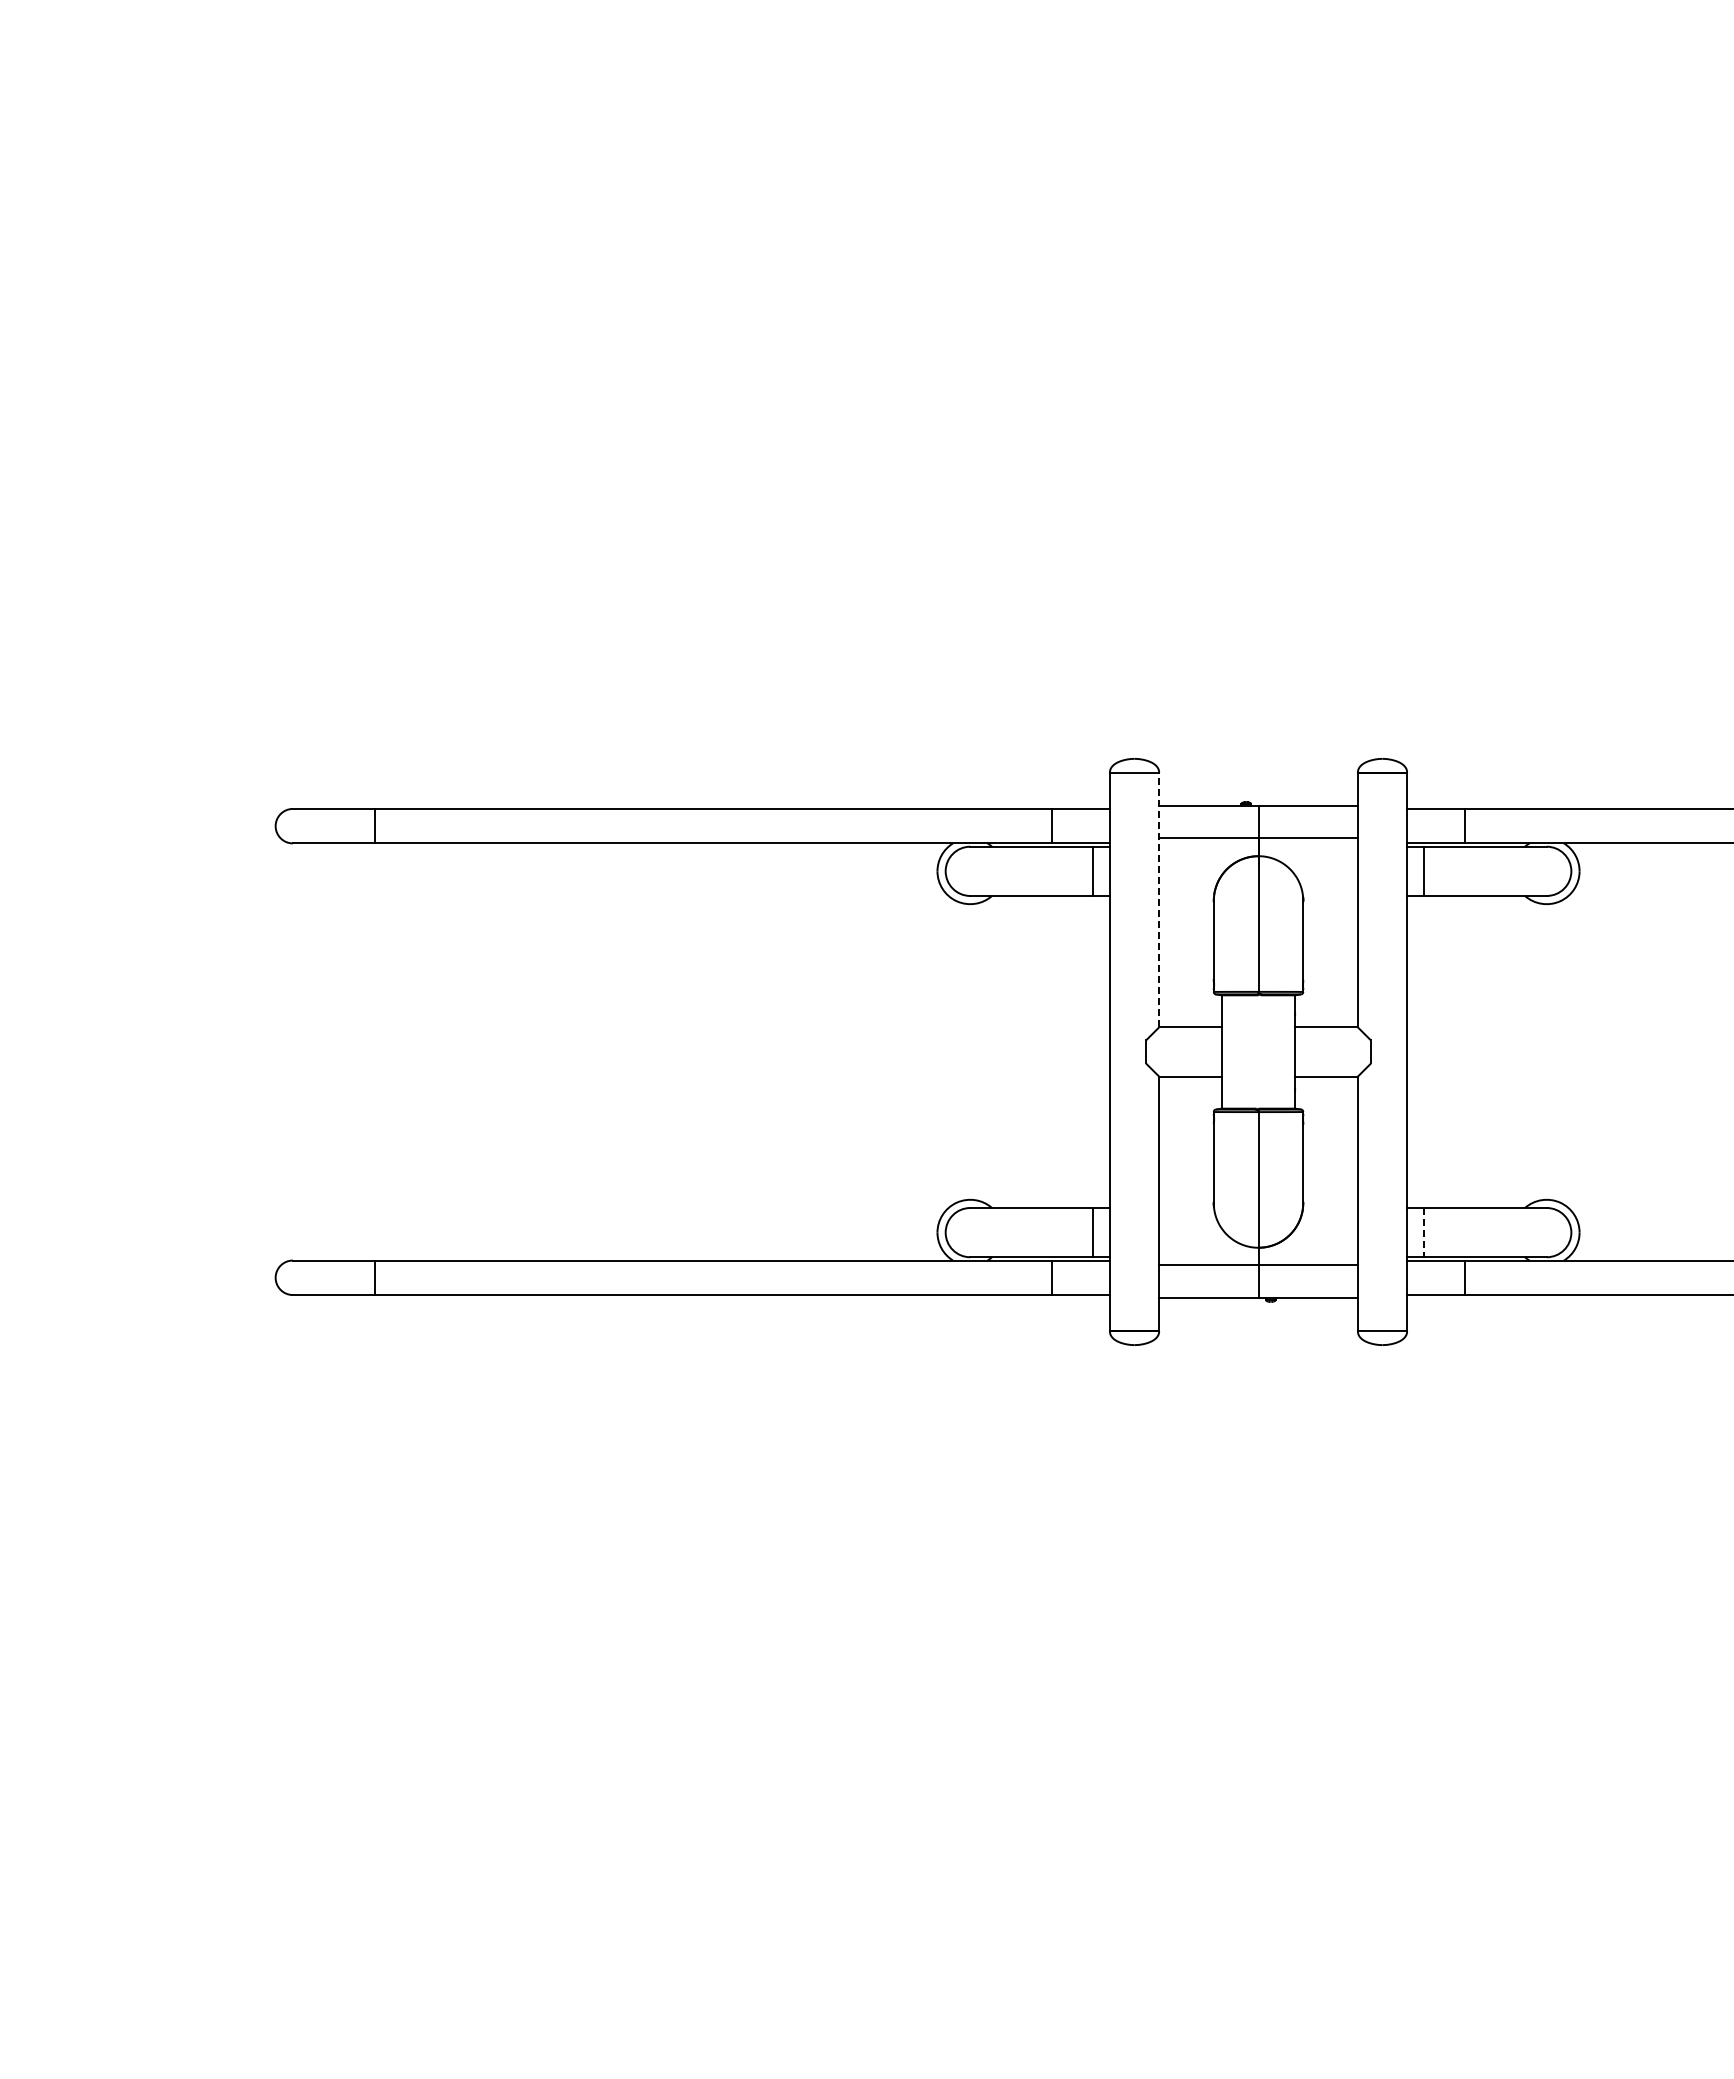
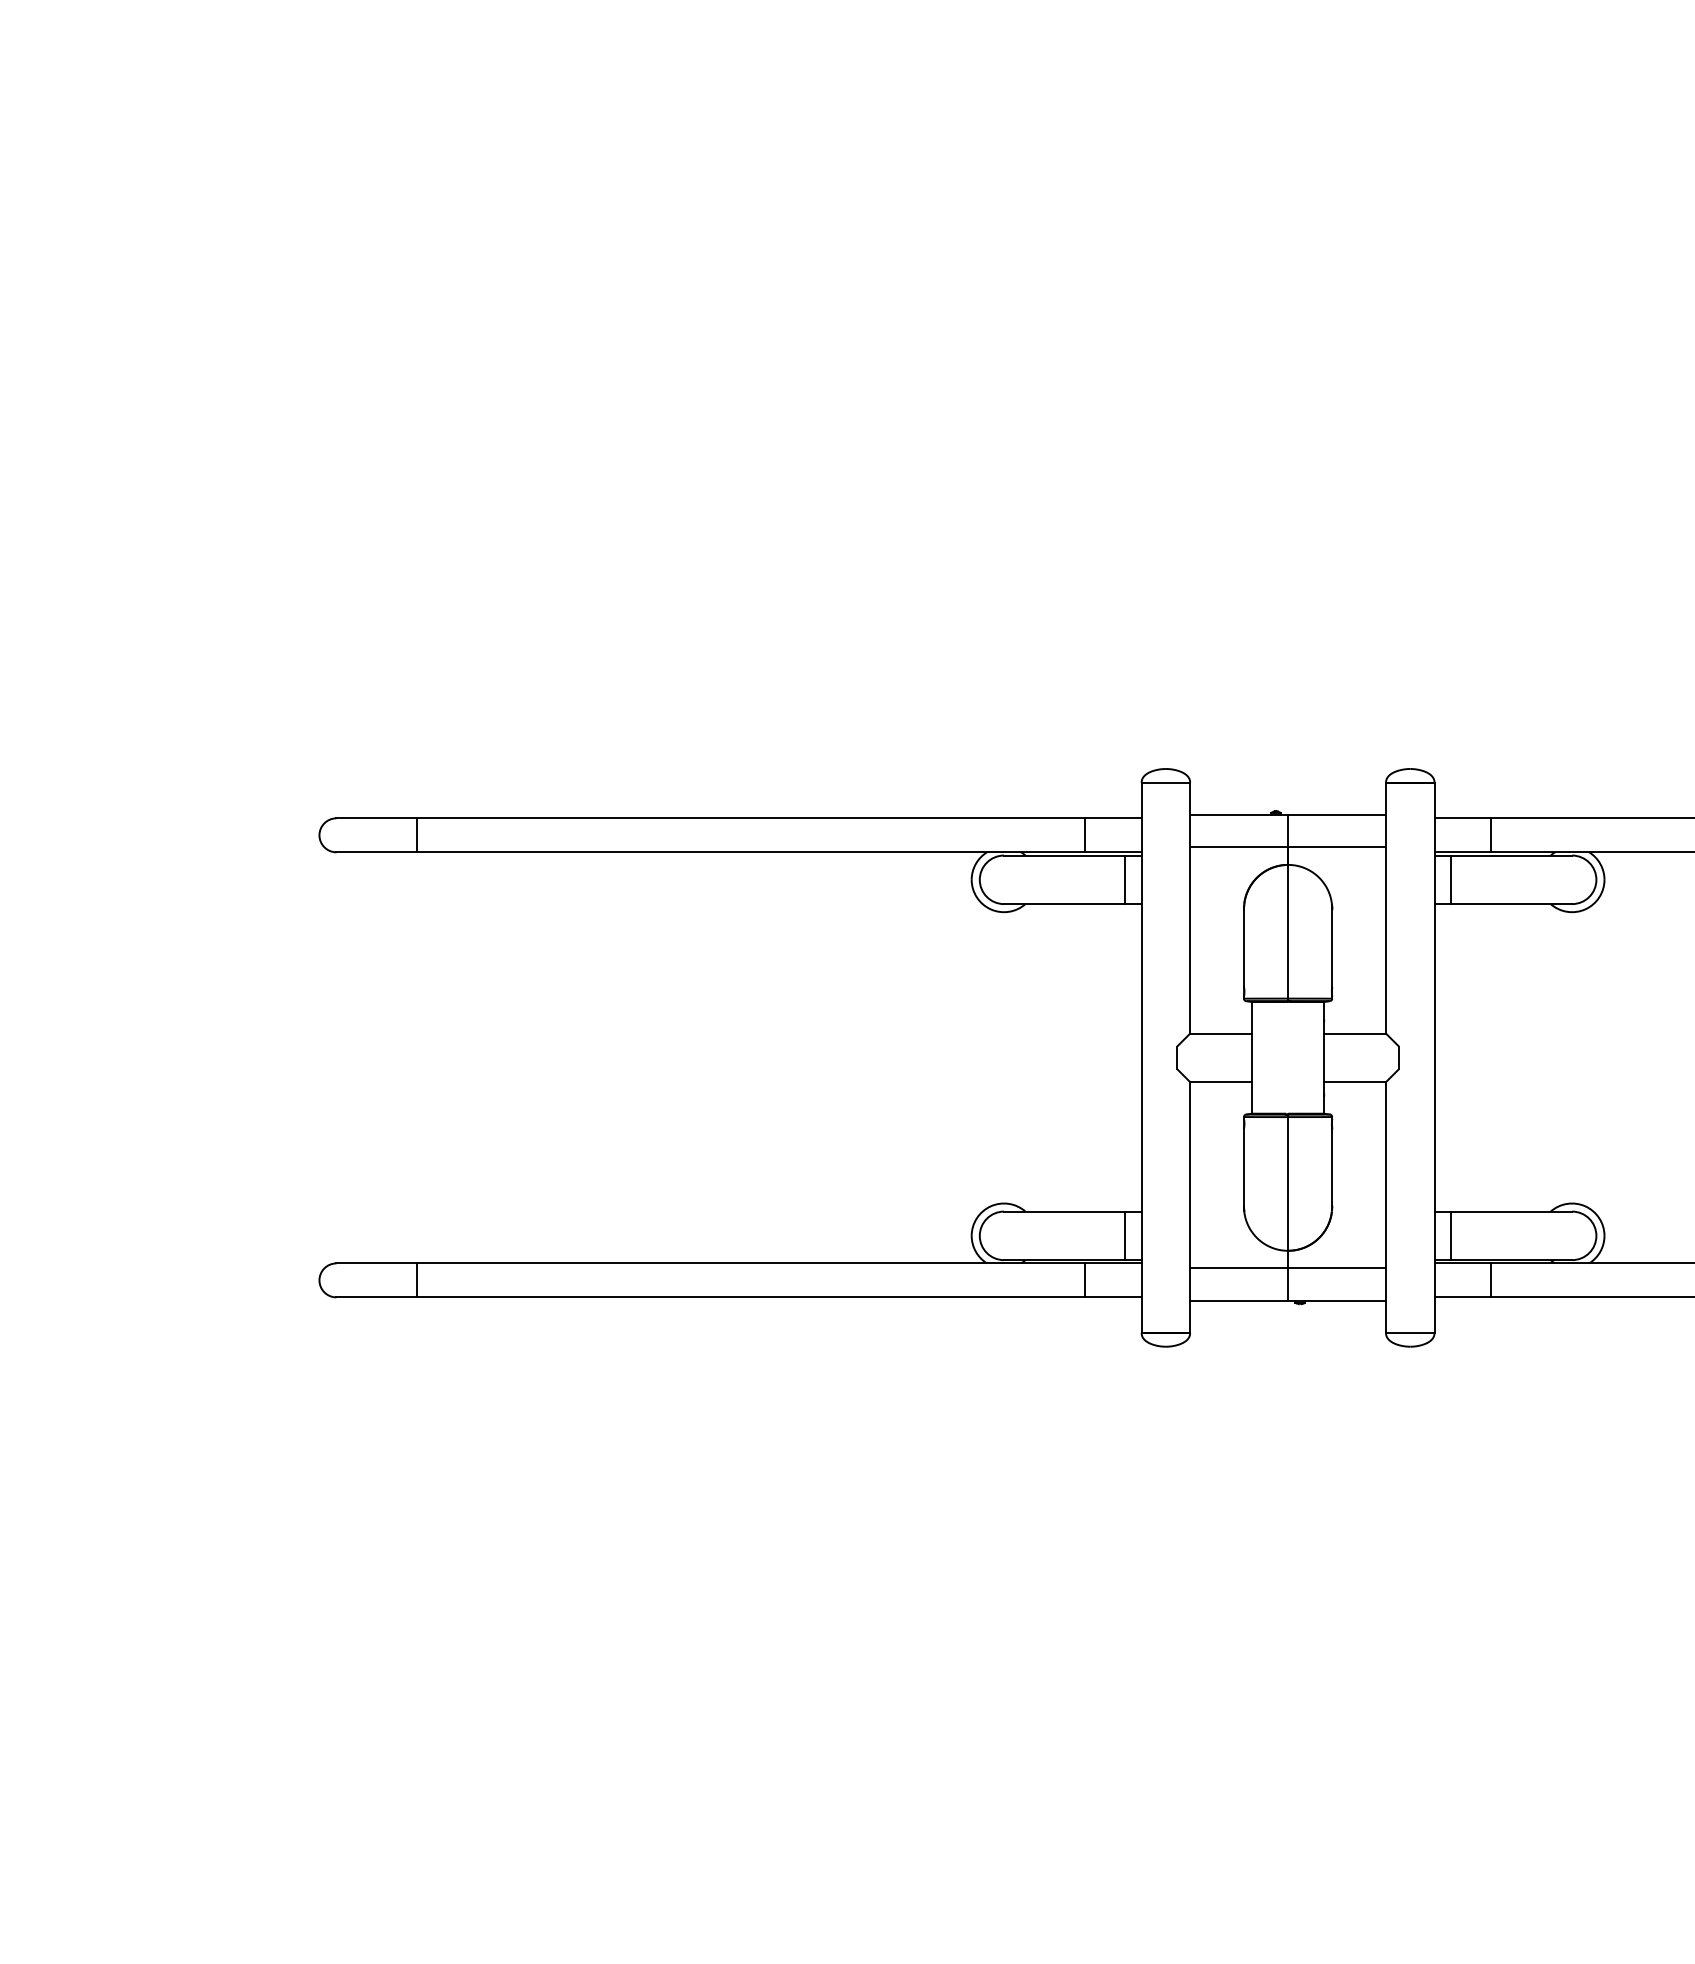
line: (1159, 899) -> (1190, 907), dashed -> solid
line: (1423, 1232) -> (1450, 1235), dashed -> solid

